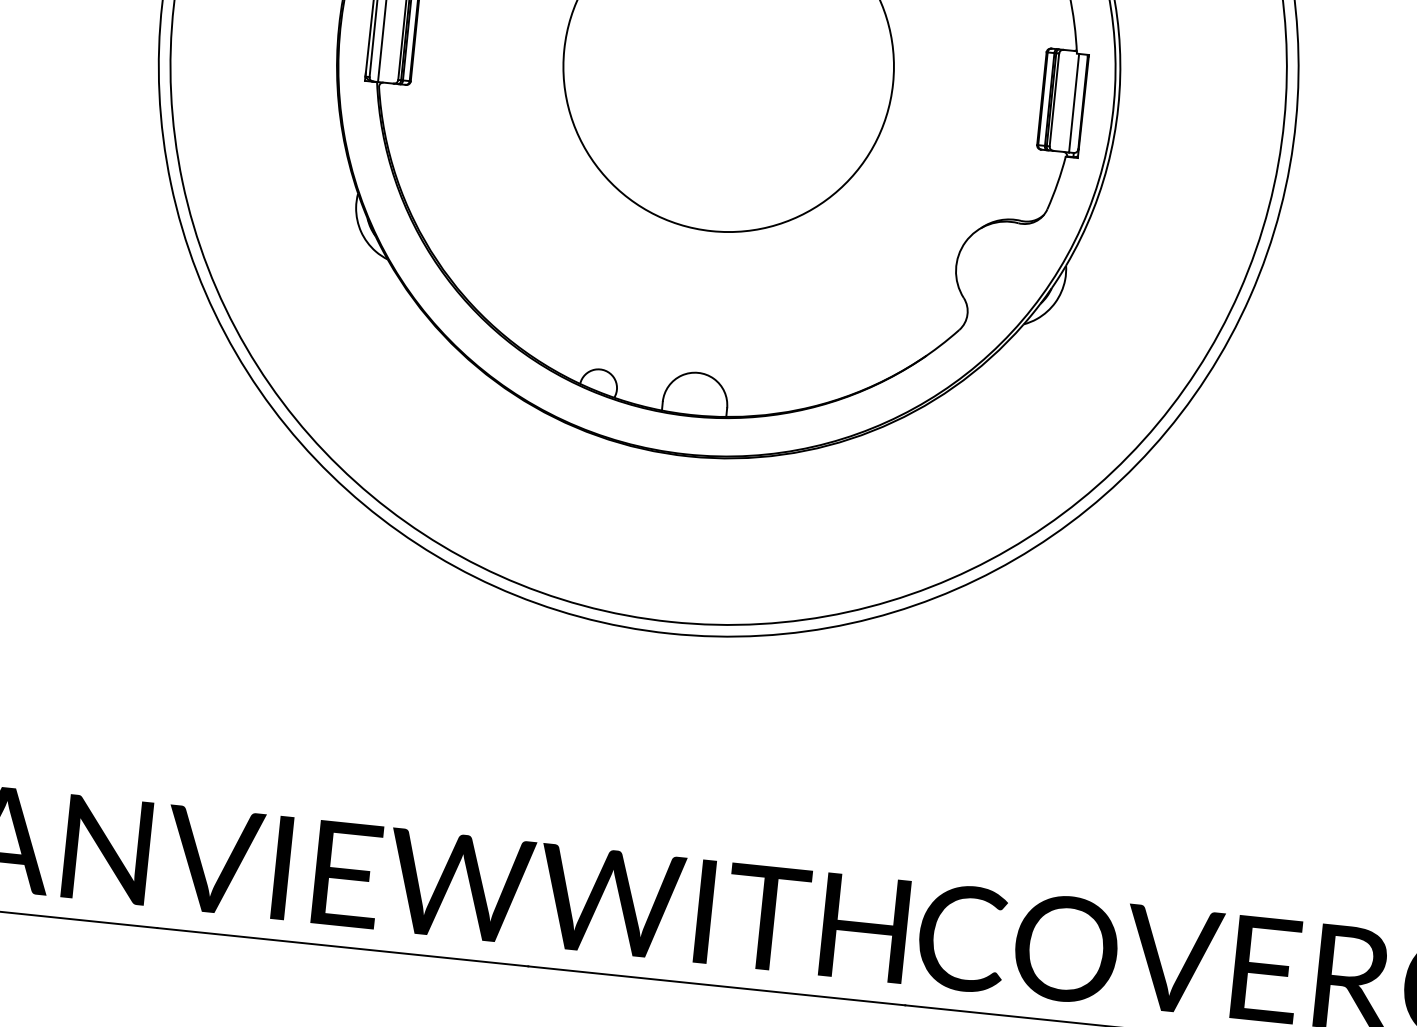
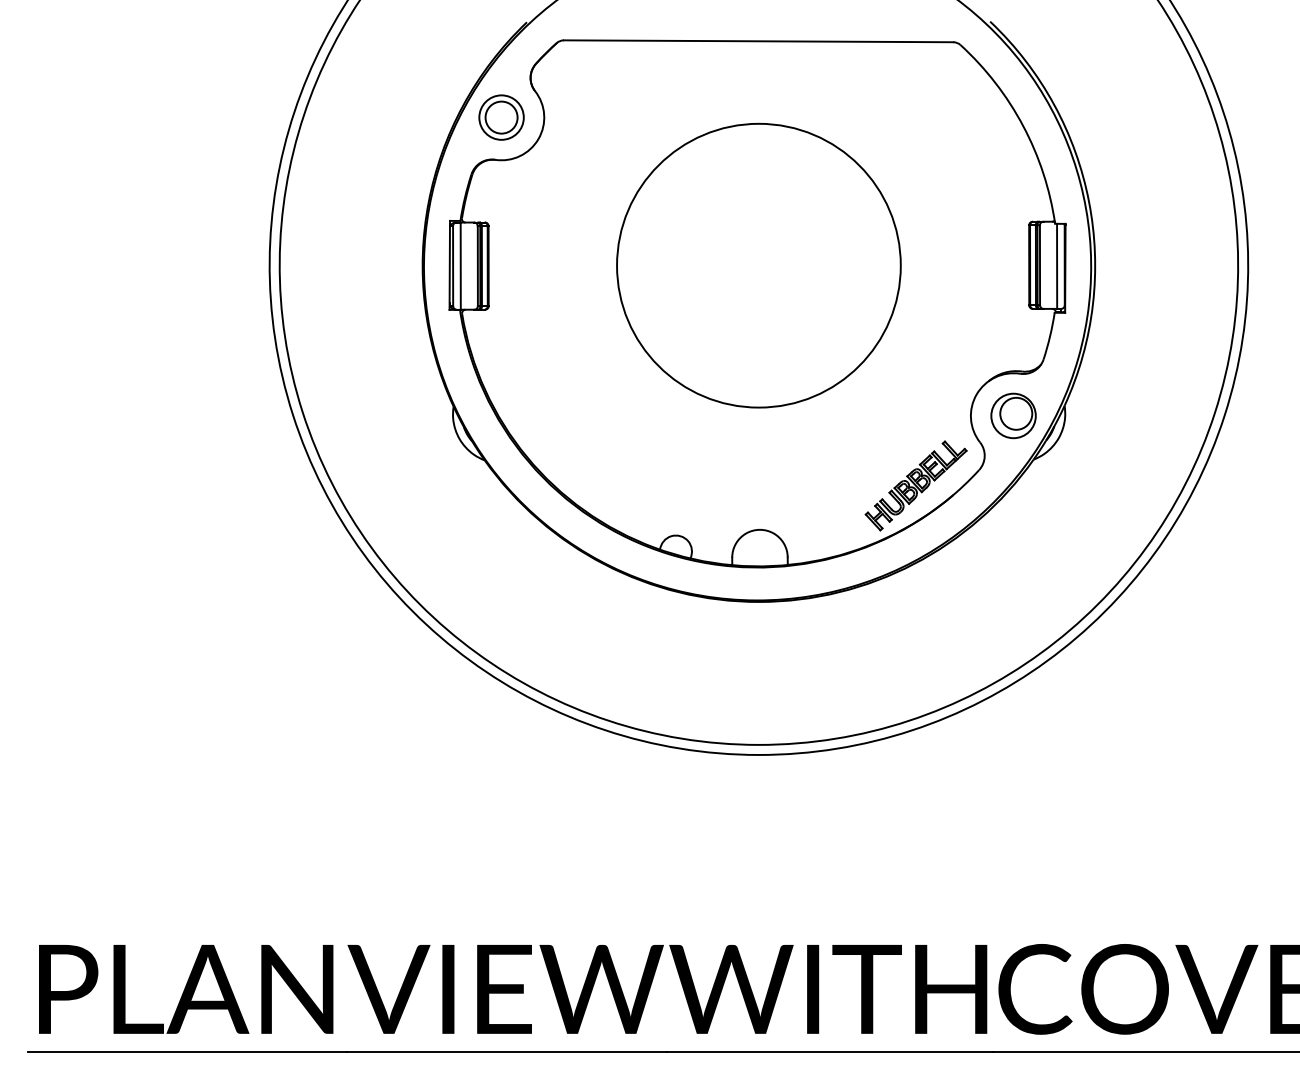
part: (1005, 270) -> (1013, 415), added
part: (883, 340) -> (915, 485), added

